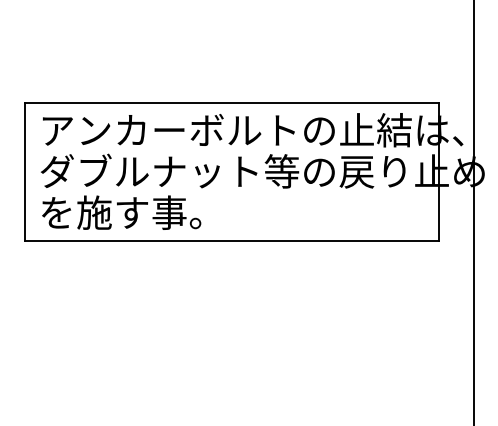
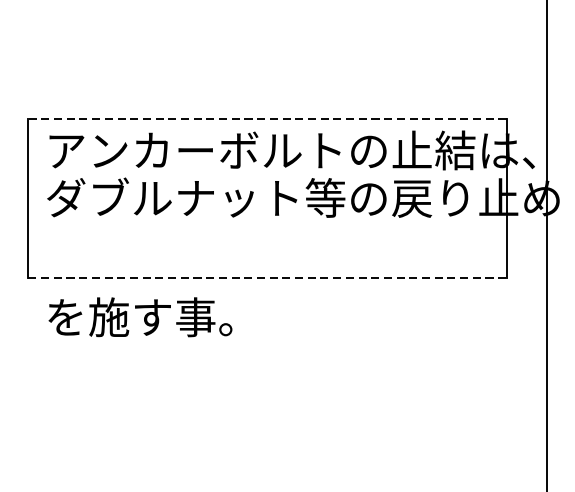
line: (231, 103) -> (267, 119), solid -> dashed
text: (121, 212) -> (140, 316), moved
line: (232, 240) -> (268, 277), solid -> dashed

